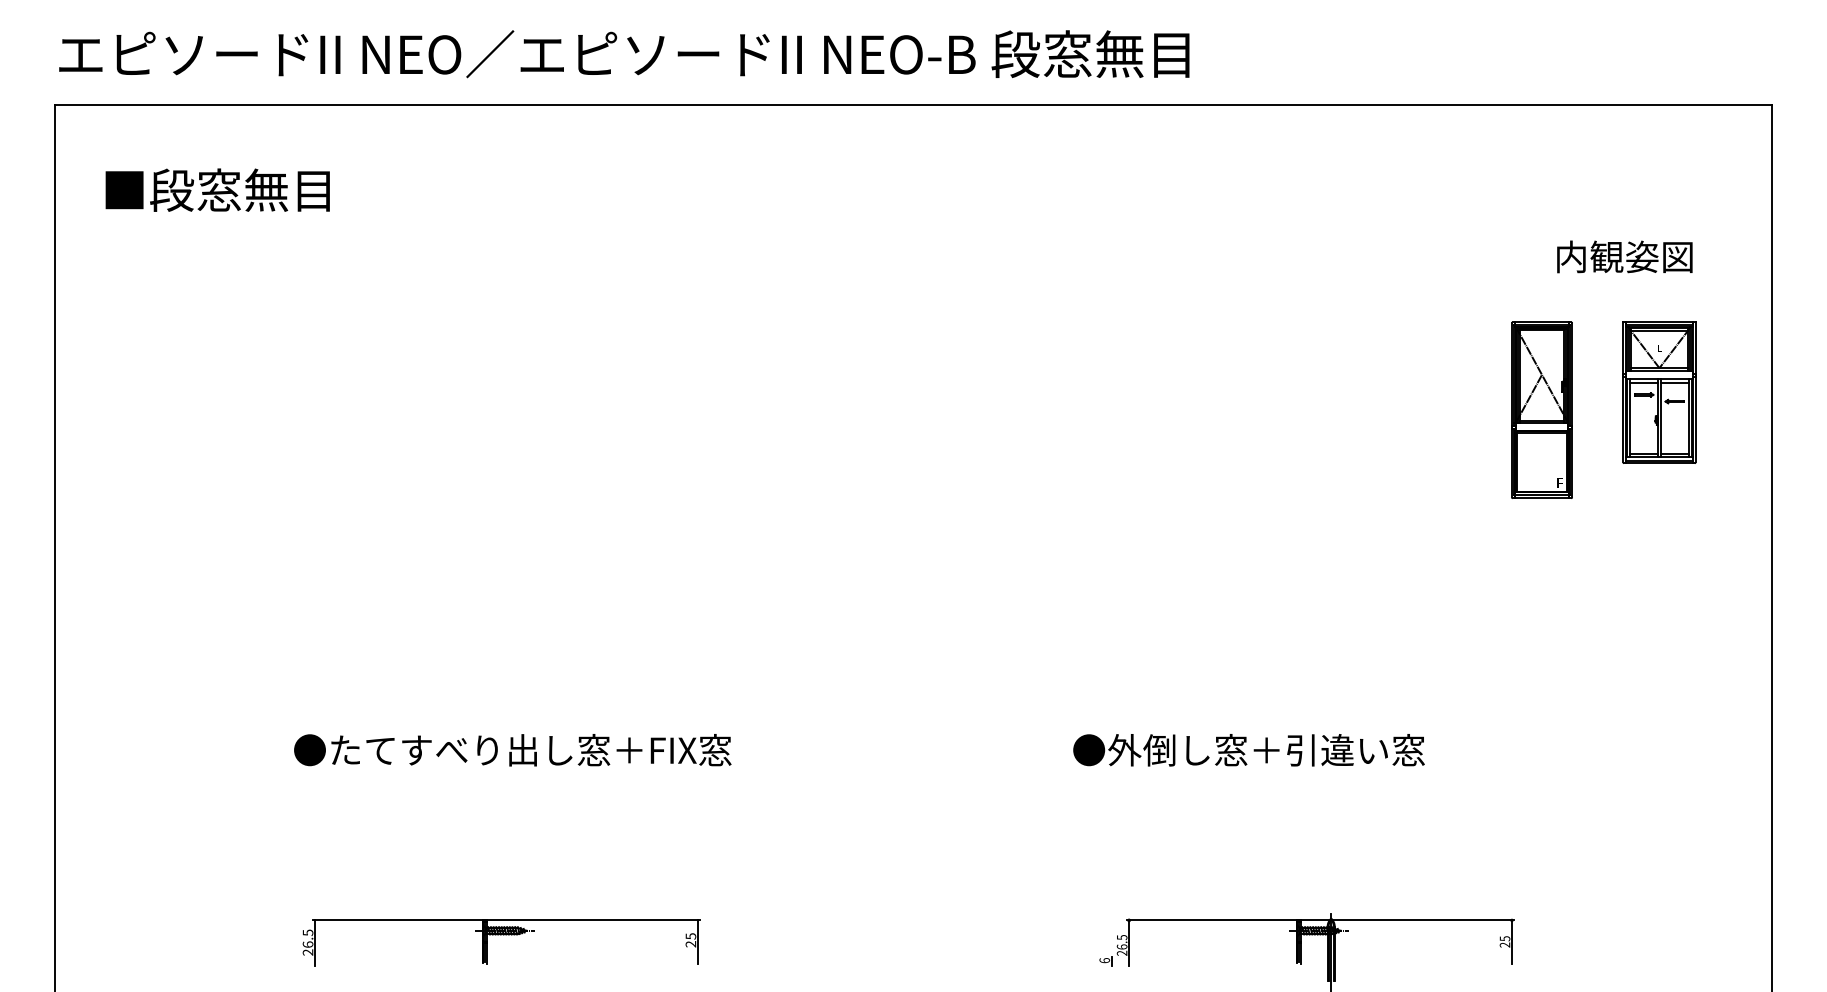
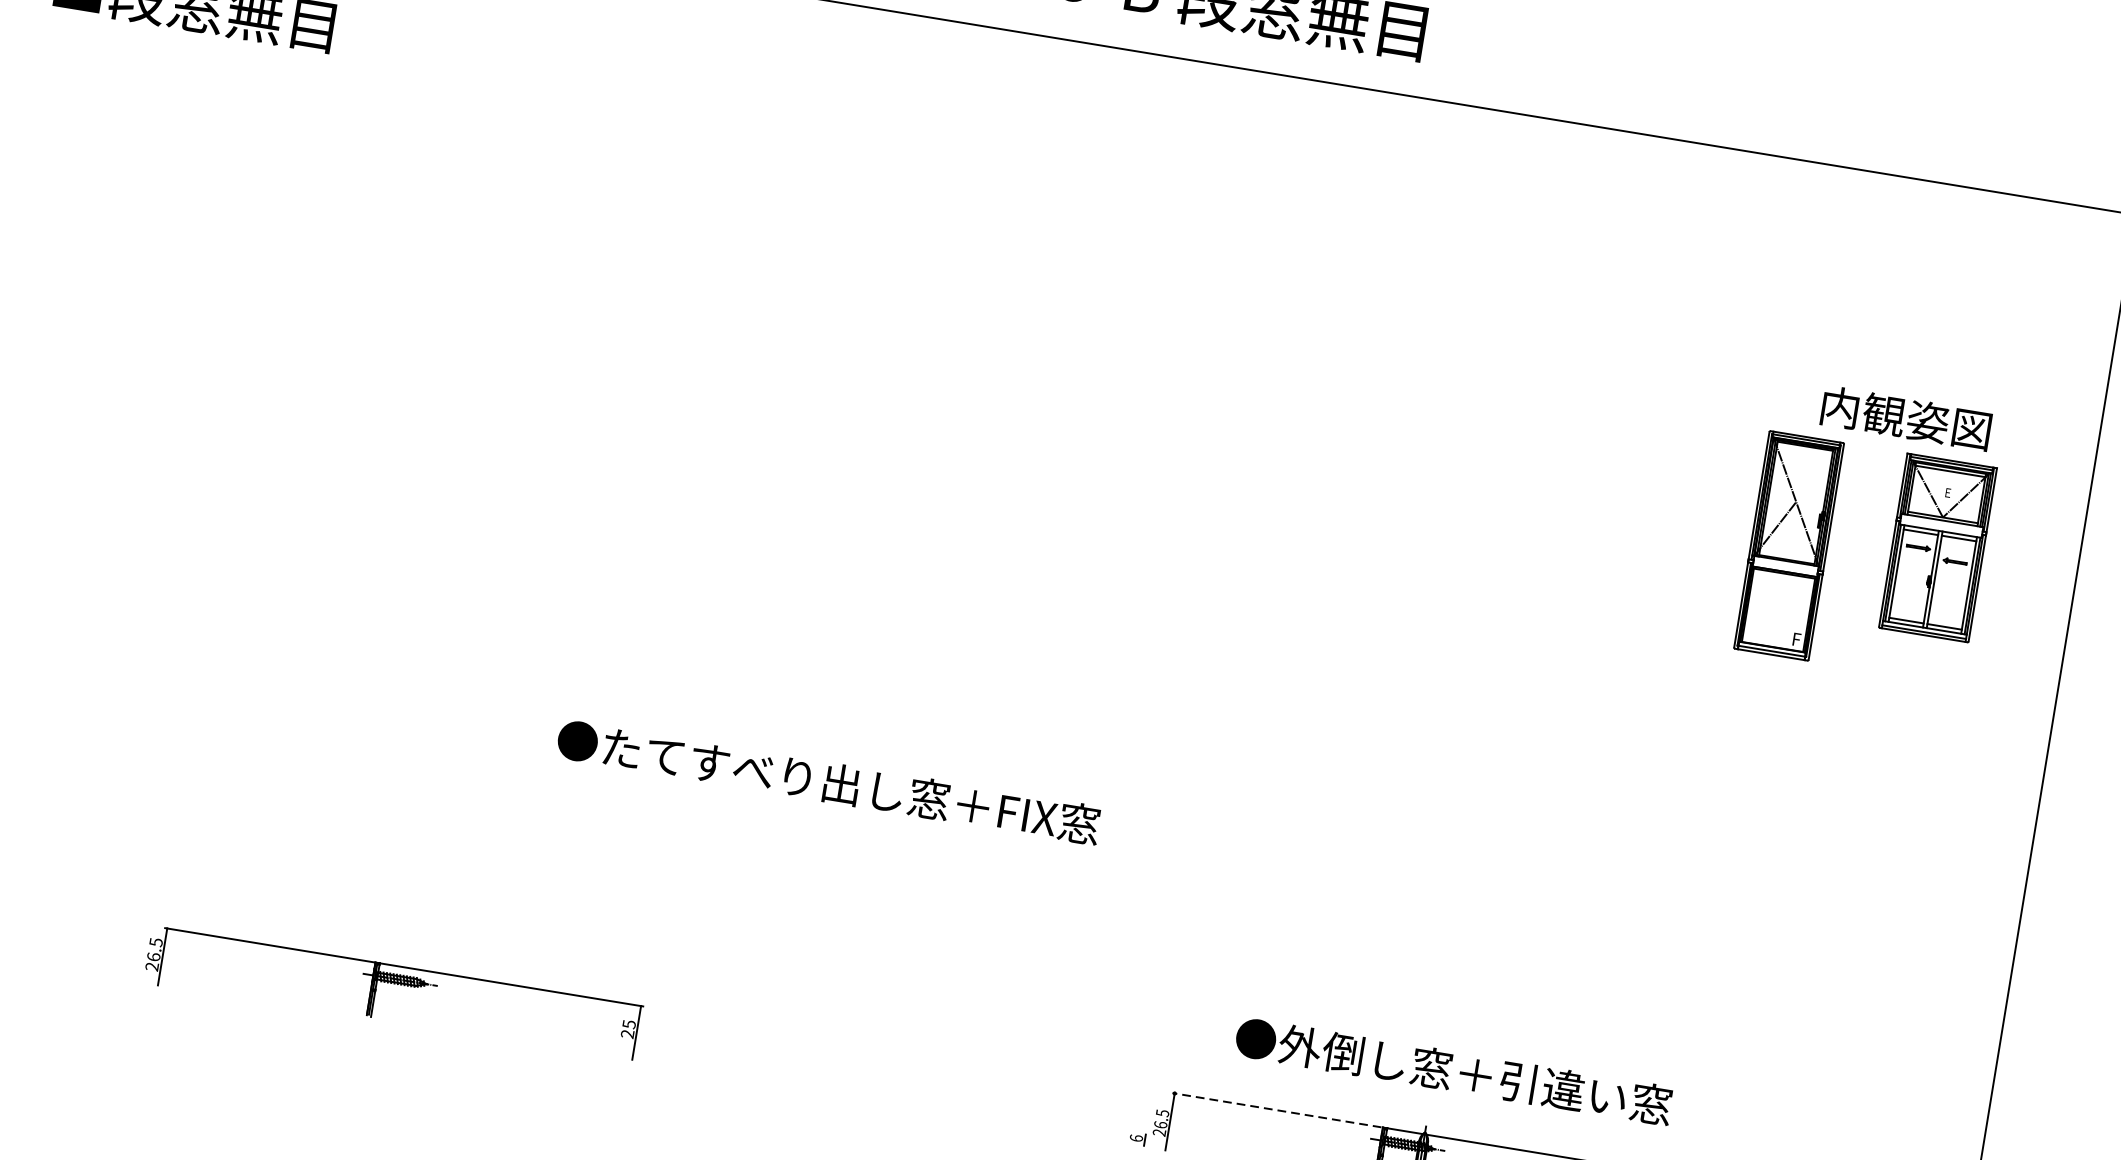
text: (1624, 256) -> (1905, 417), moved
text: (512, 750) -> (828, 782), moved
text: (1248, 750) -> (1453, 1071), moved
line: (1211, 920) -> (1276, 1110), solid -> dashed

